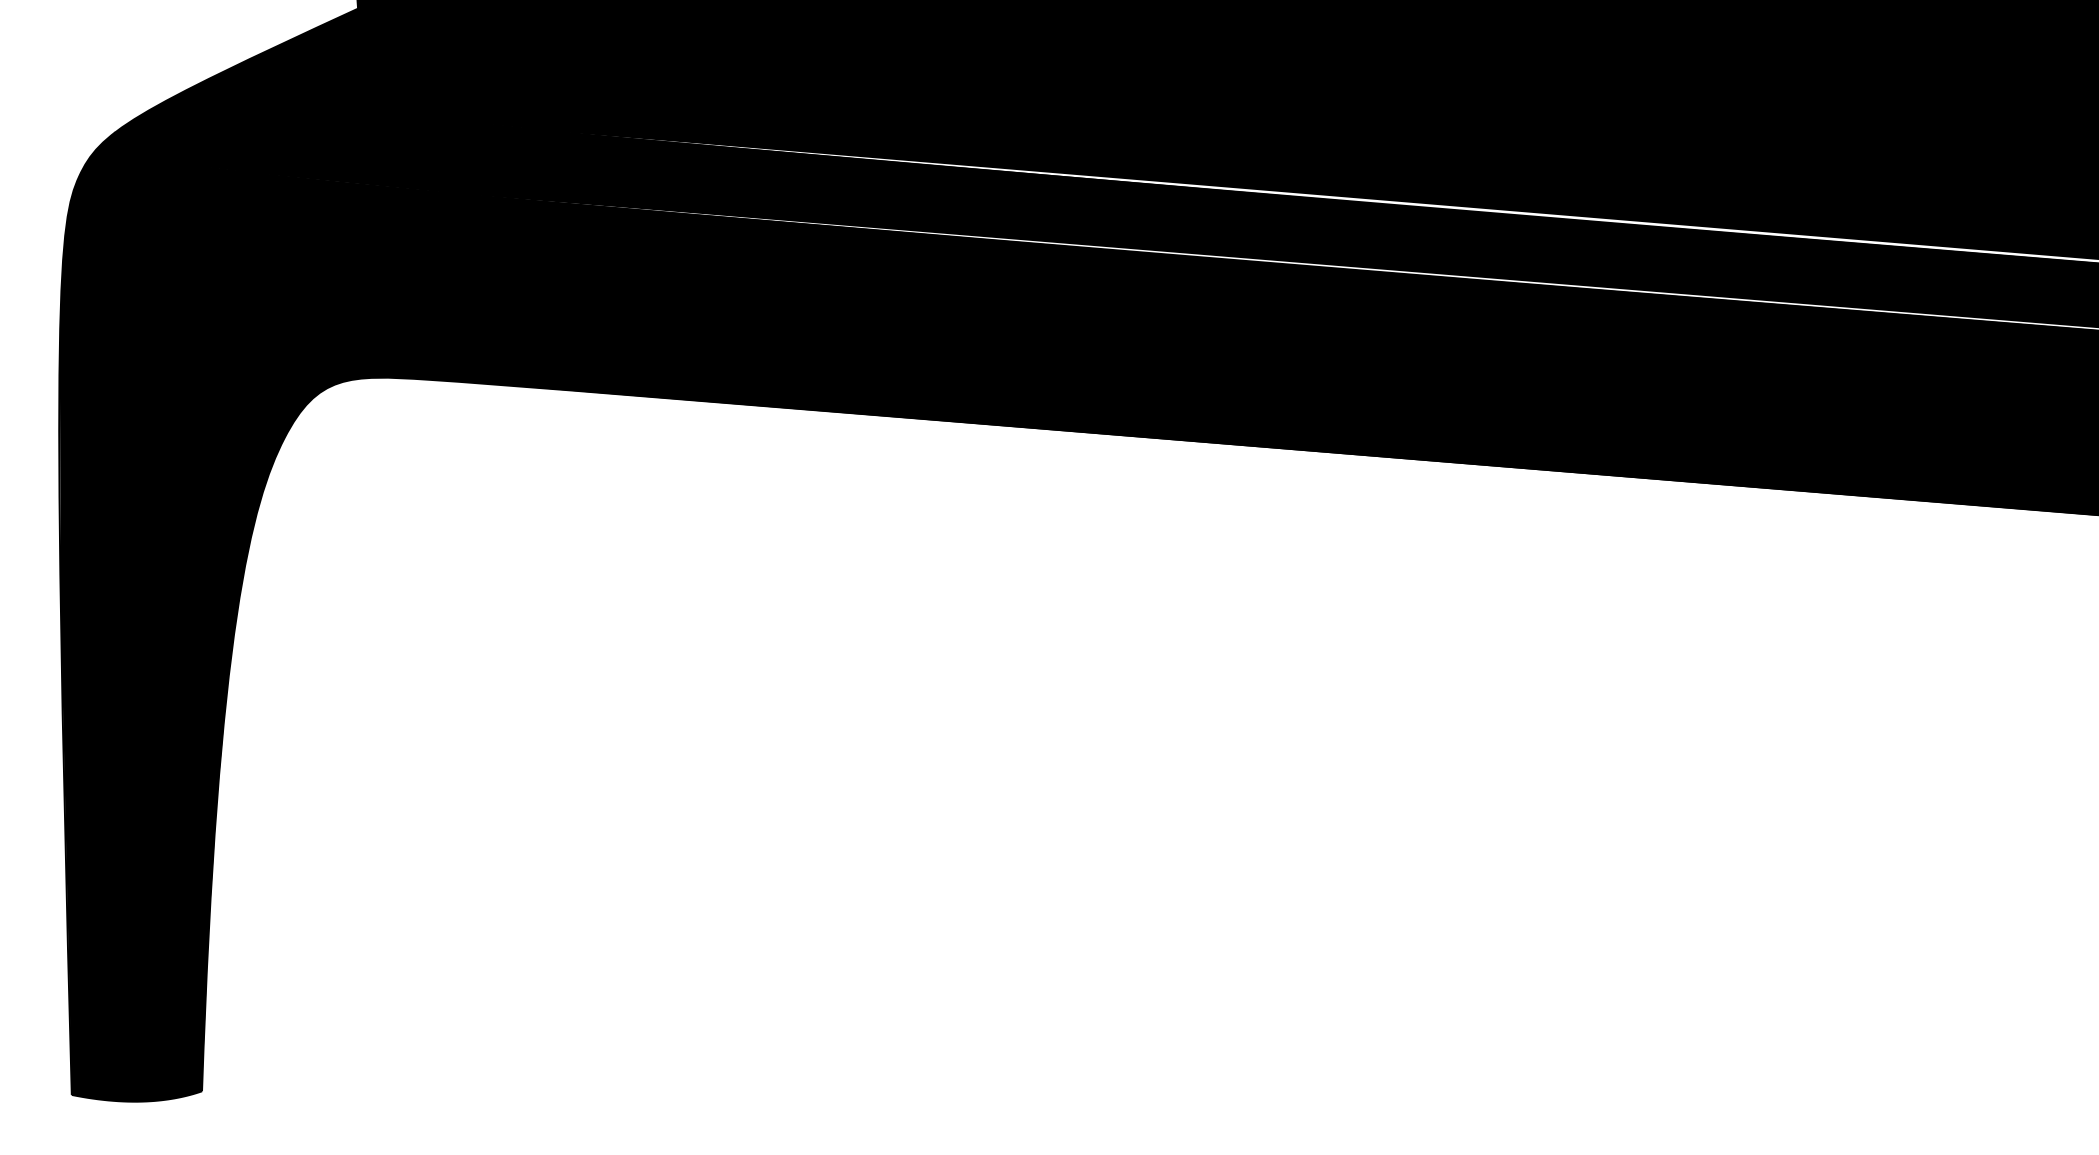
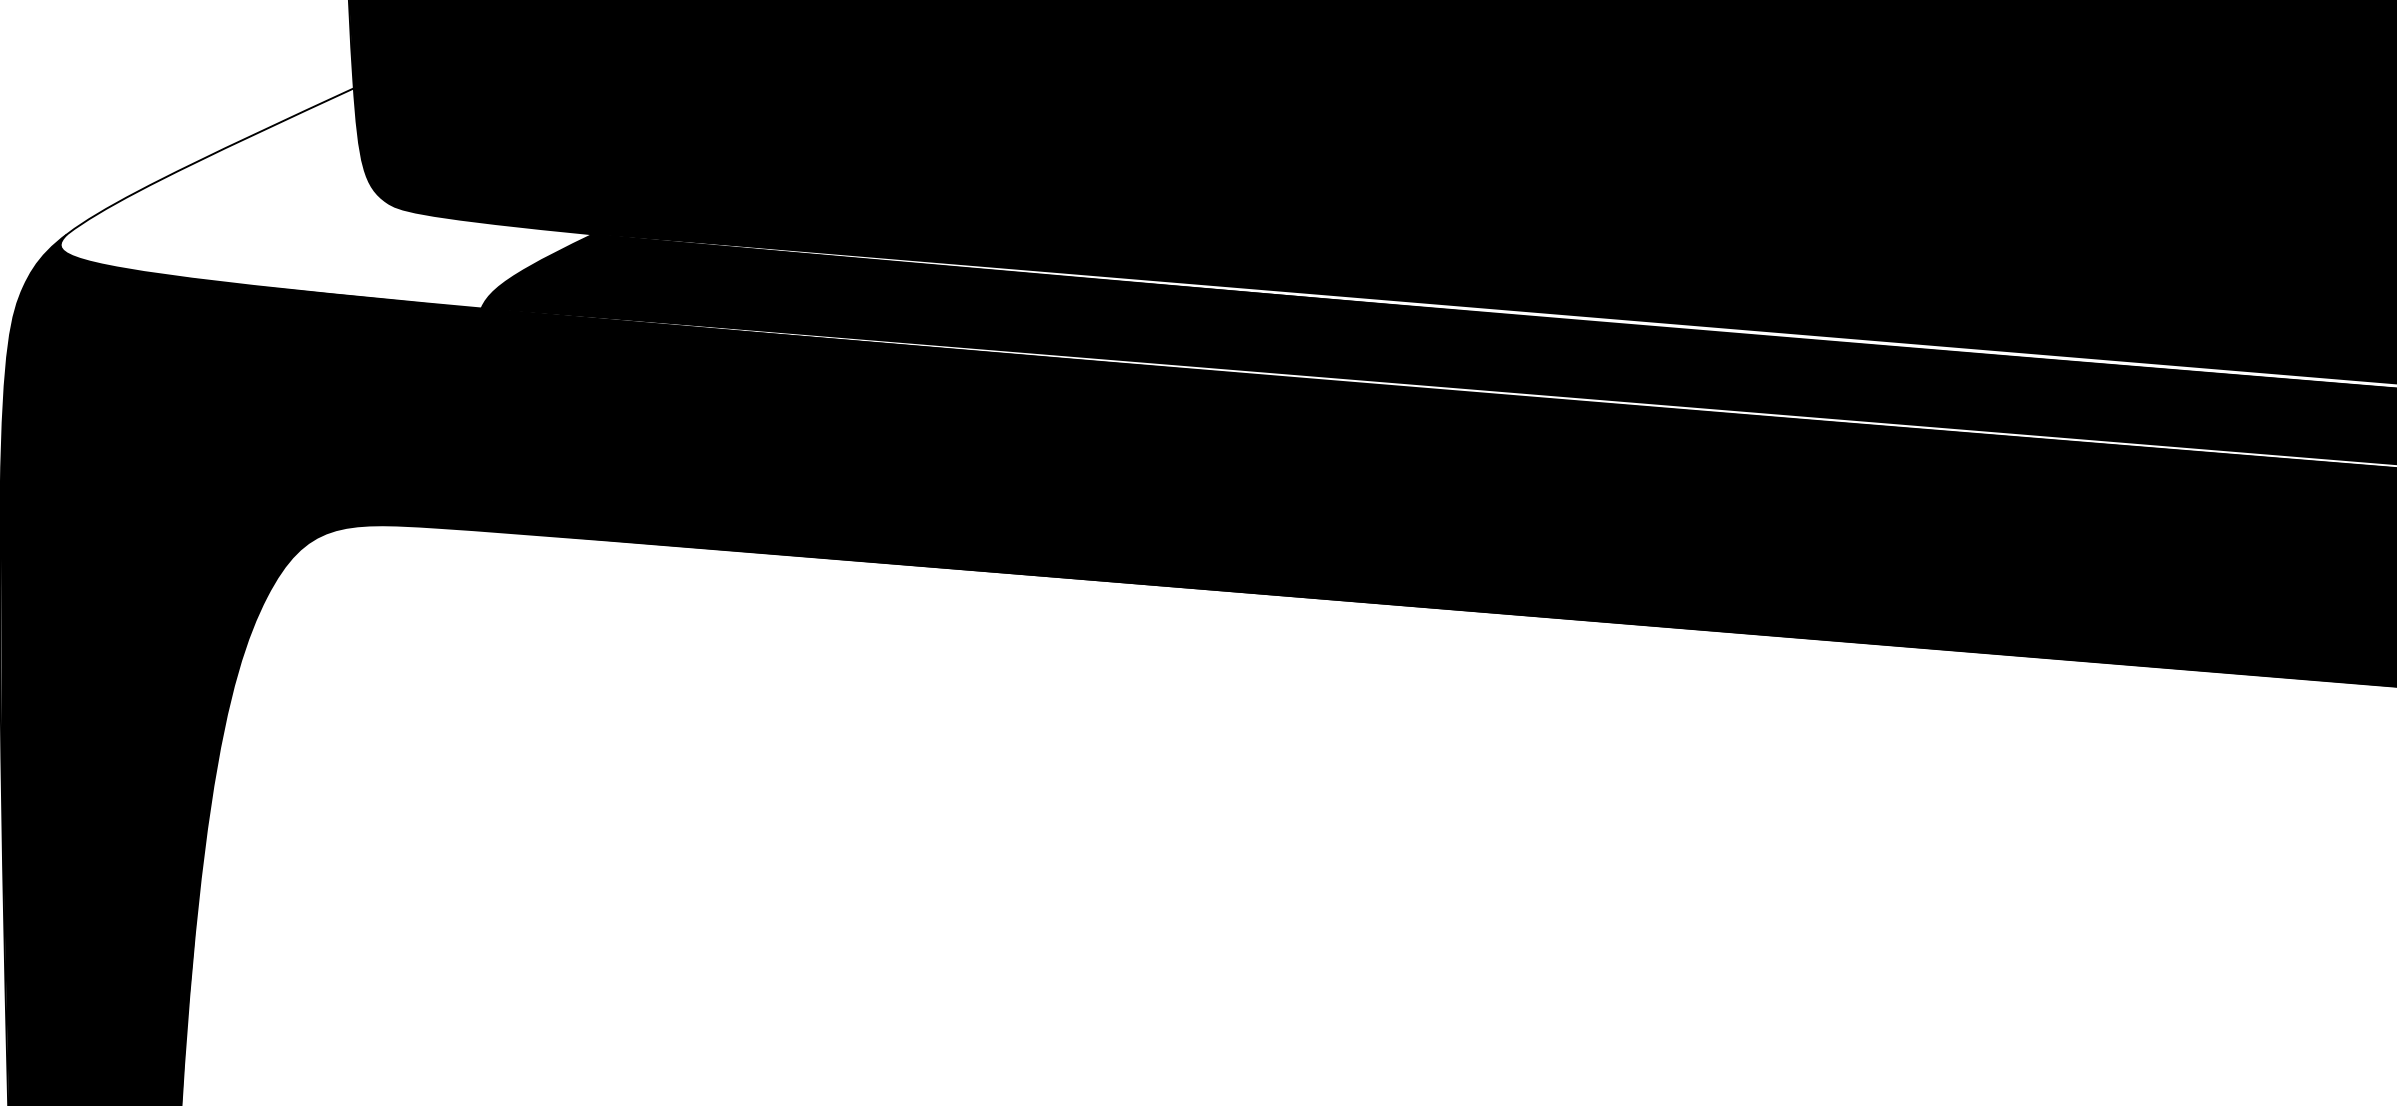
fill: (335, 101) -> (327, 198), removed

